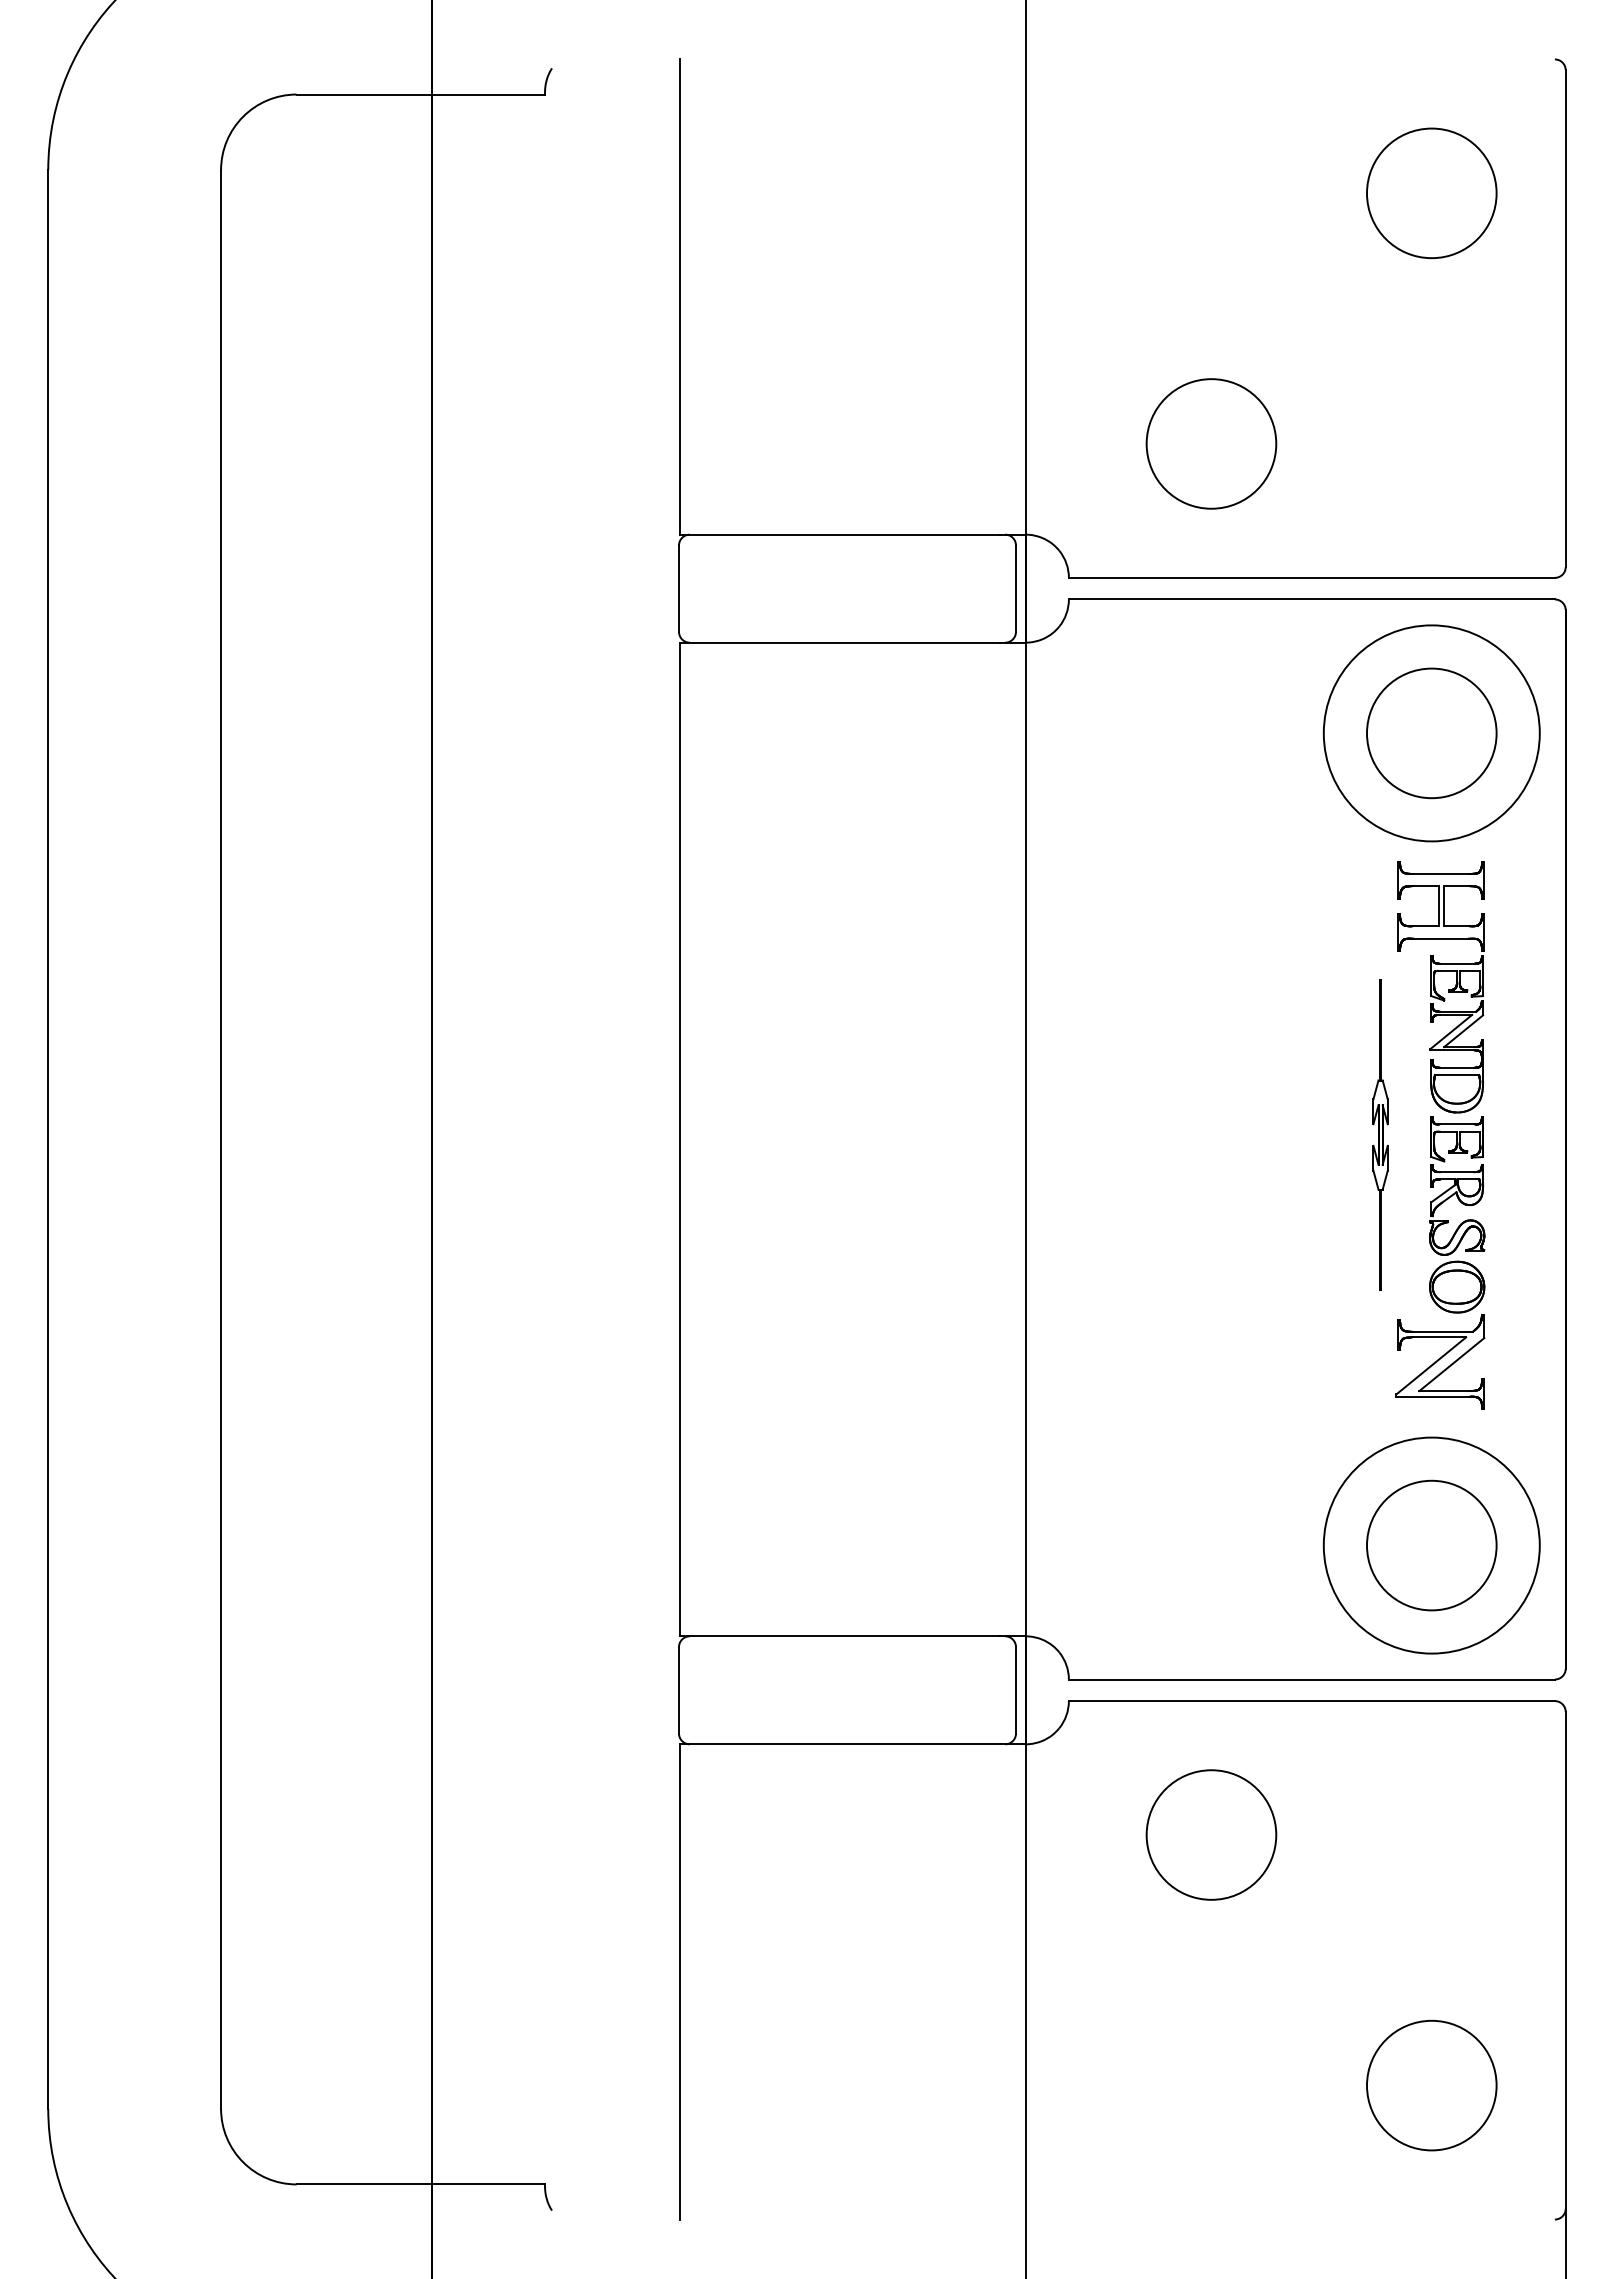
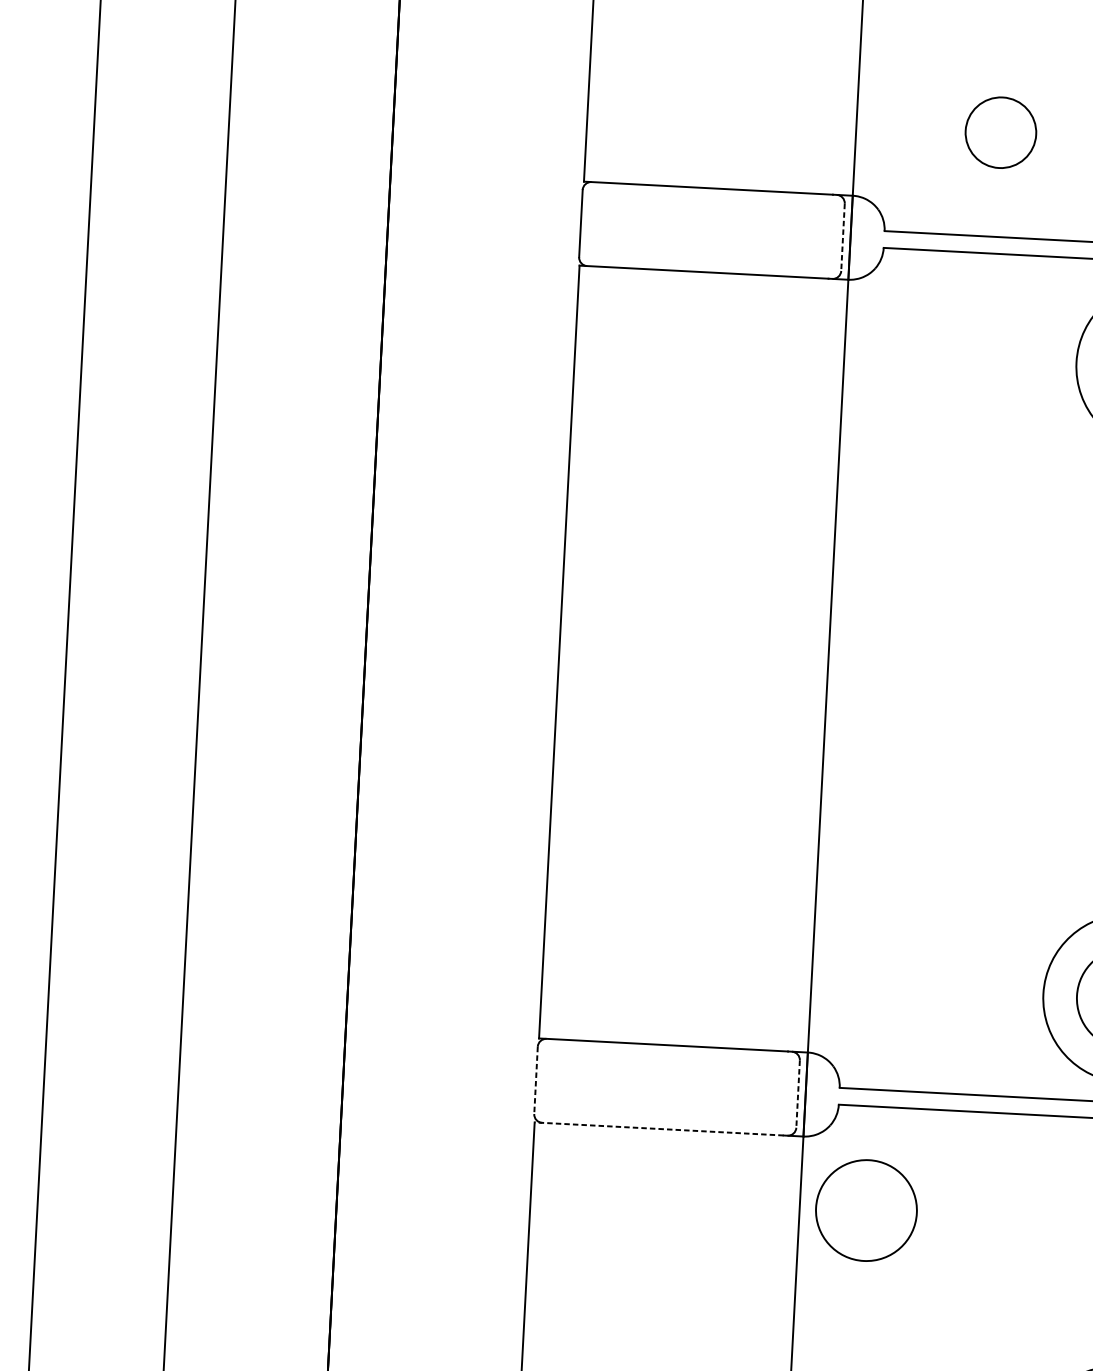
circle: (1211, 443) -> (1000, 132), size x0.7
line: (1015, 589) -> (842, 237), solid -> dashed
line: (679, 1690) -> (536, 1080), solid -> dashed
line: (1015, 1690) -> (797, 1094), solid -> dashed
line: (839, 1744) -> (658, 1129), solid -> dashed
circle: (1211, 1834) -> (866, 1210), moved

